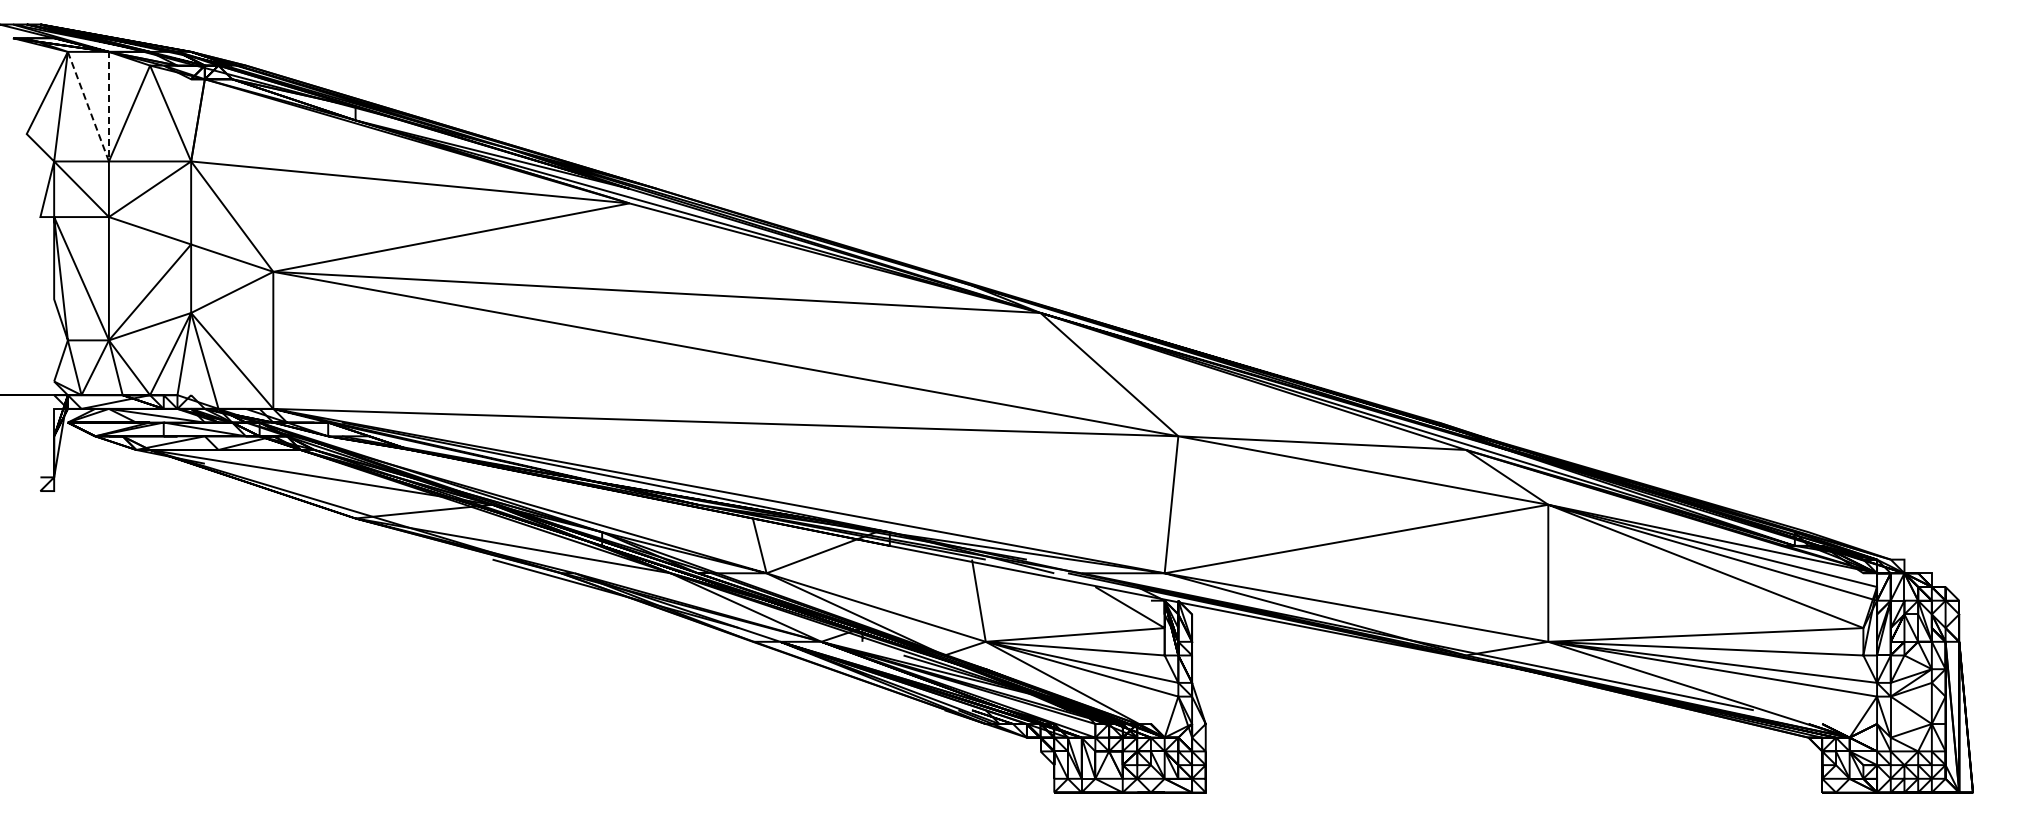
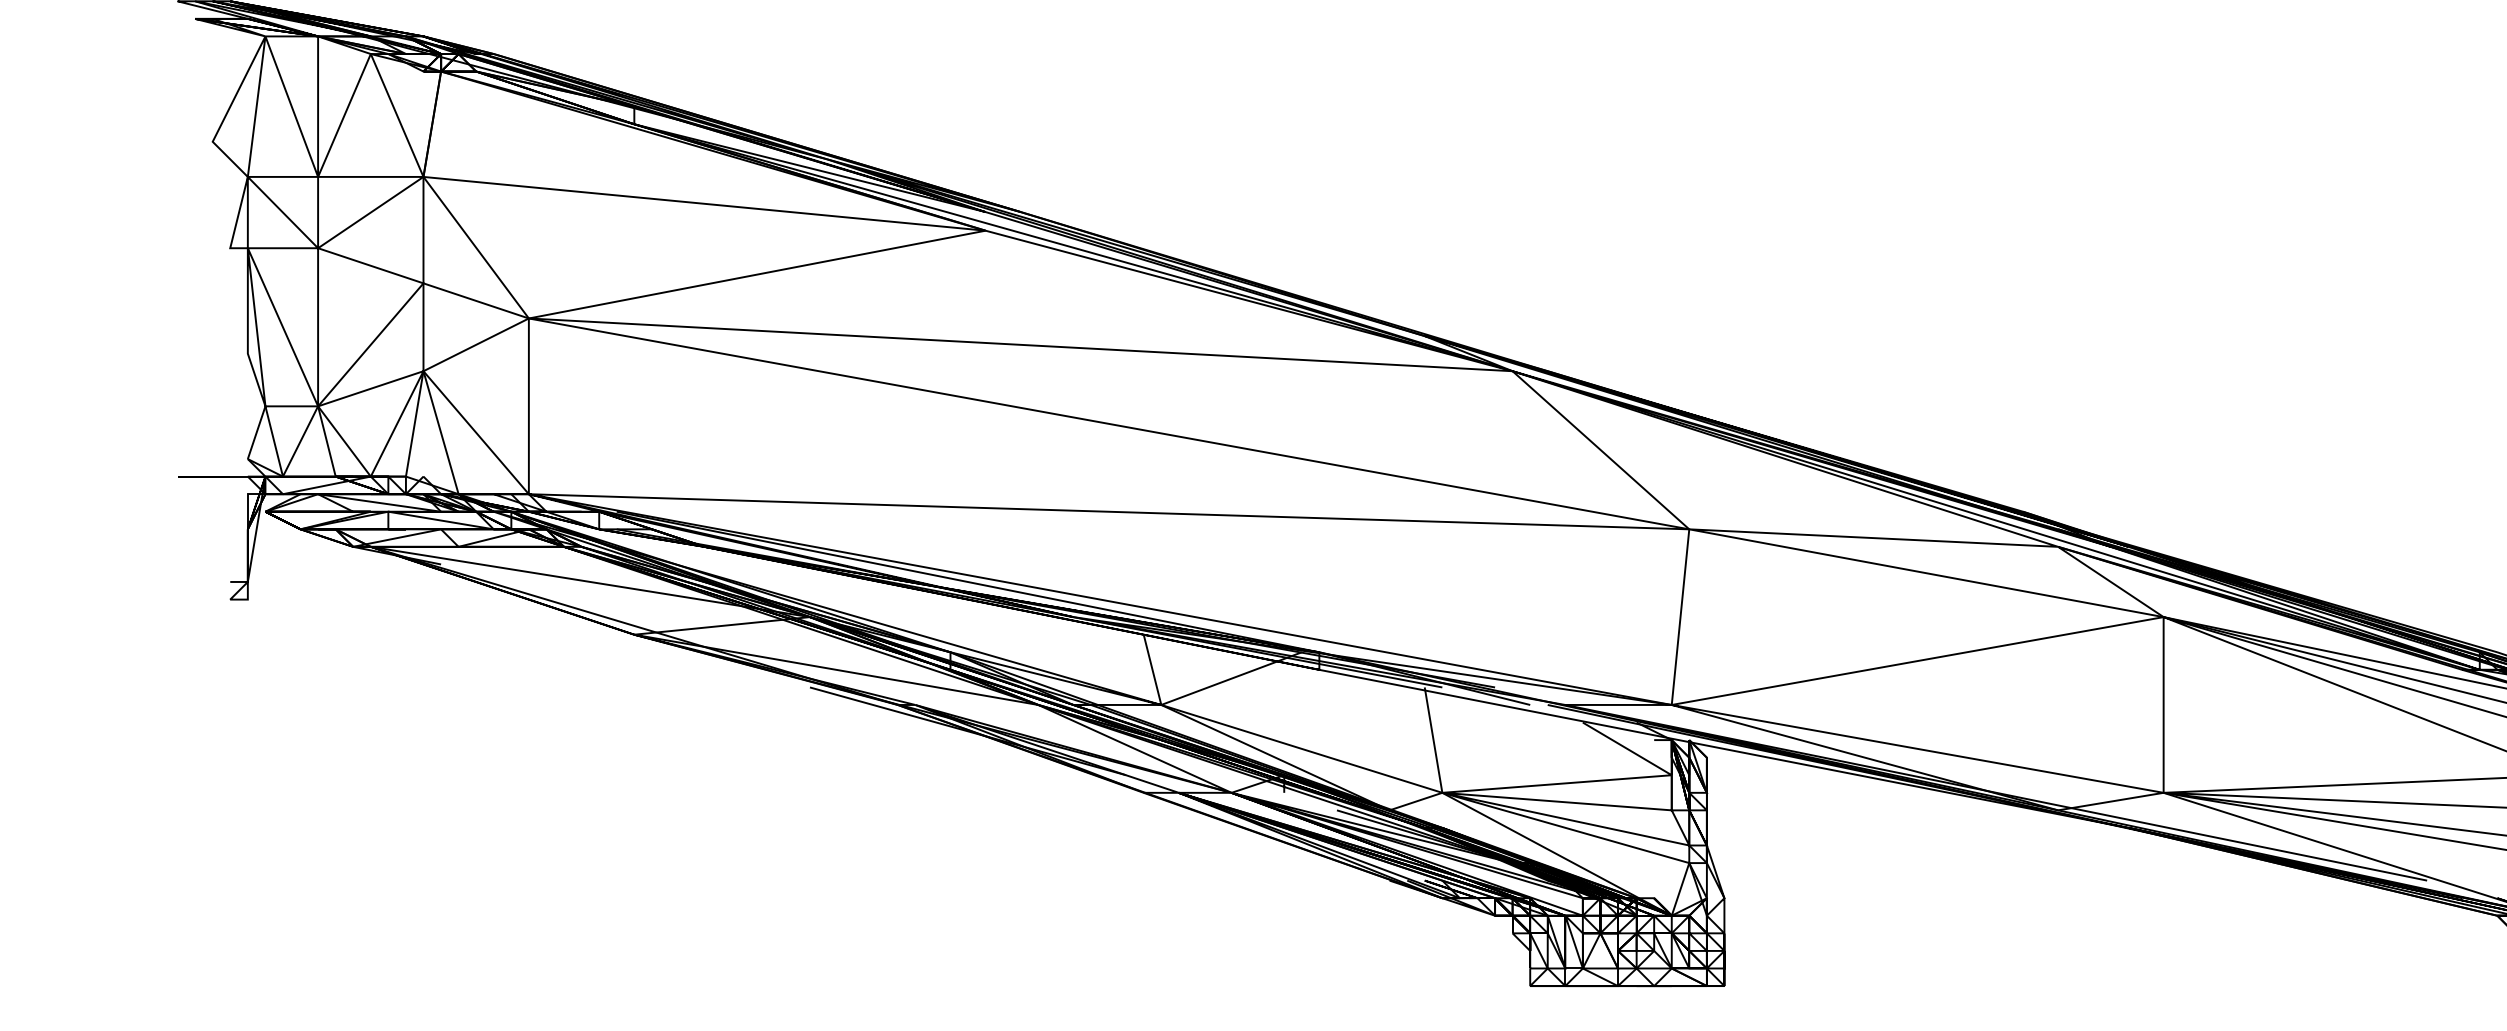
line: (107, 158) -> (316, 173), dashed -> solid

